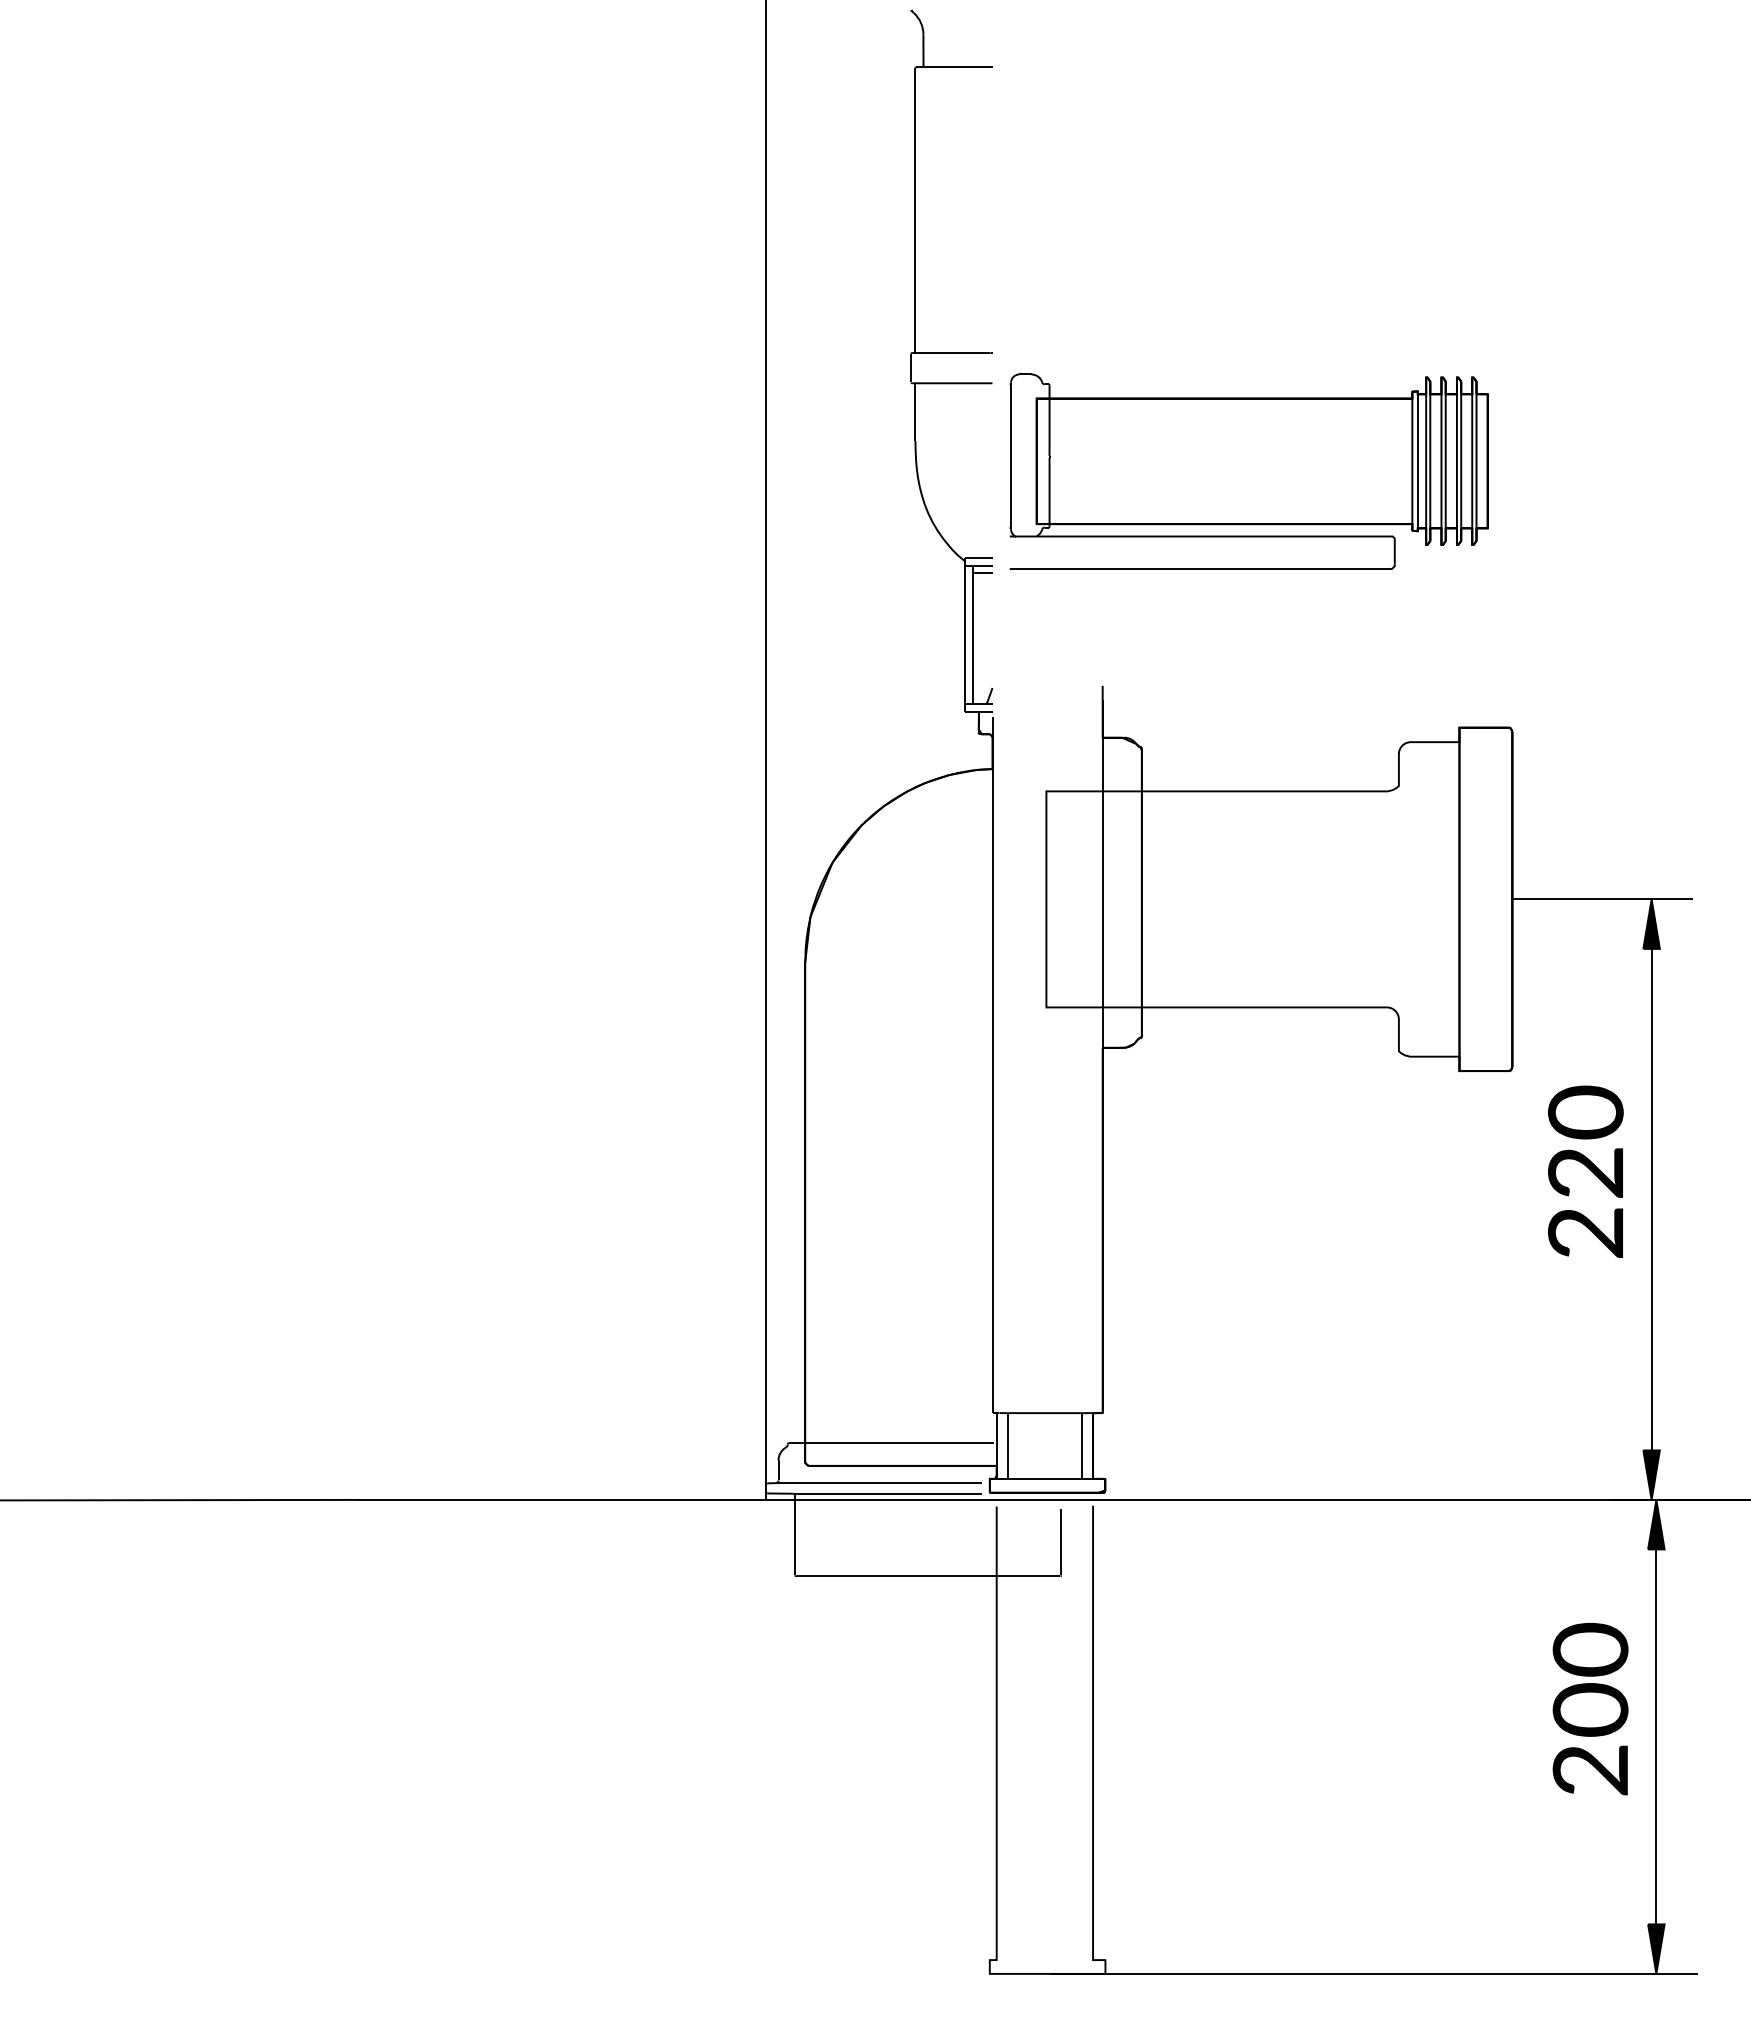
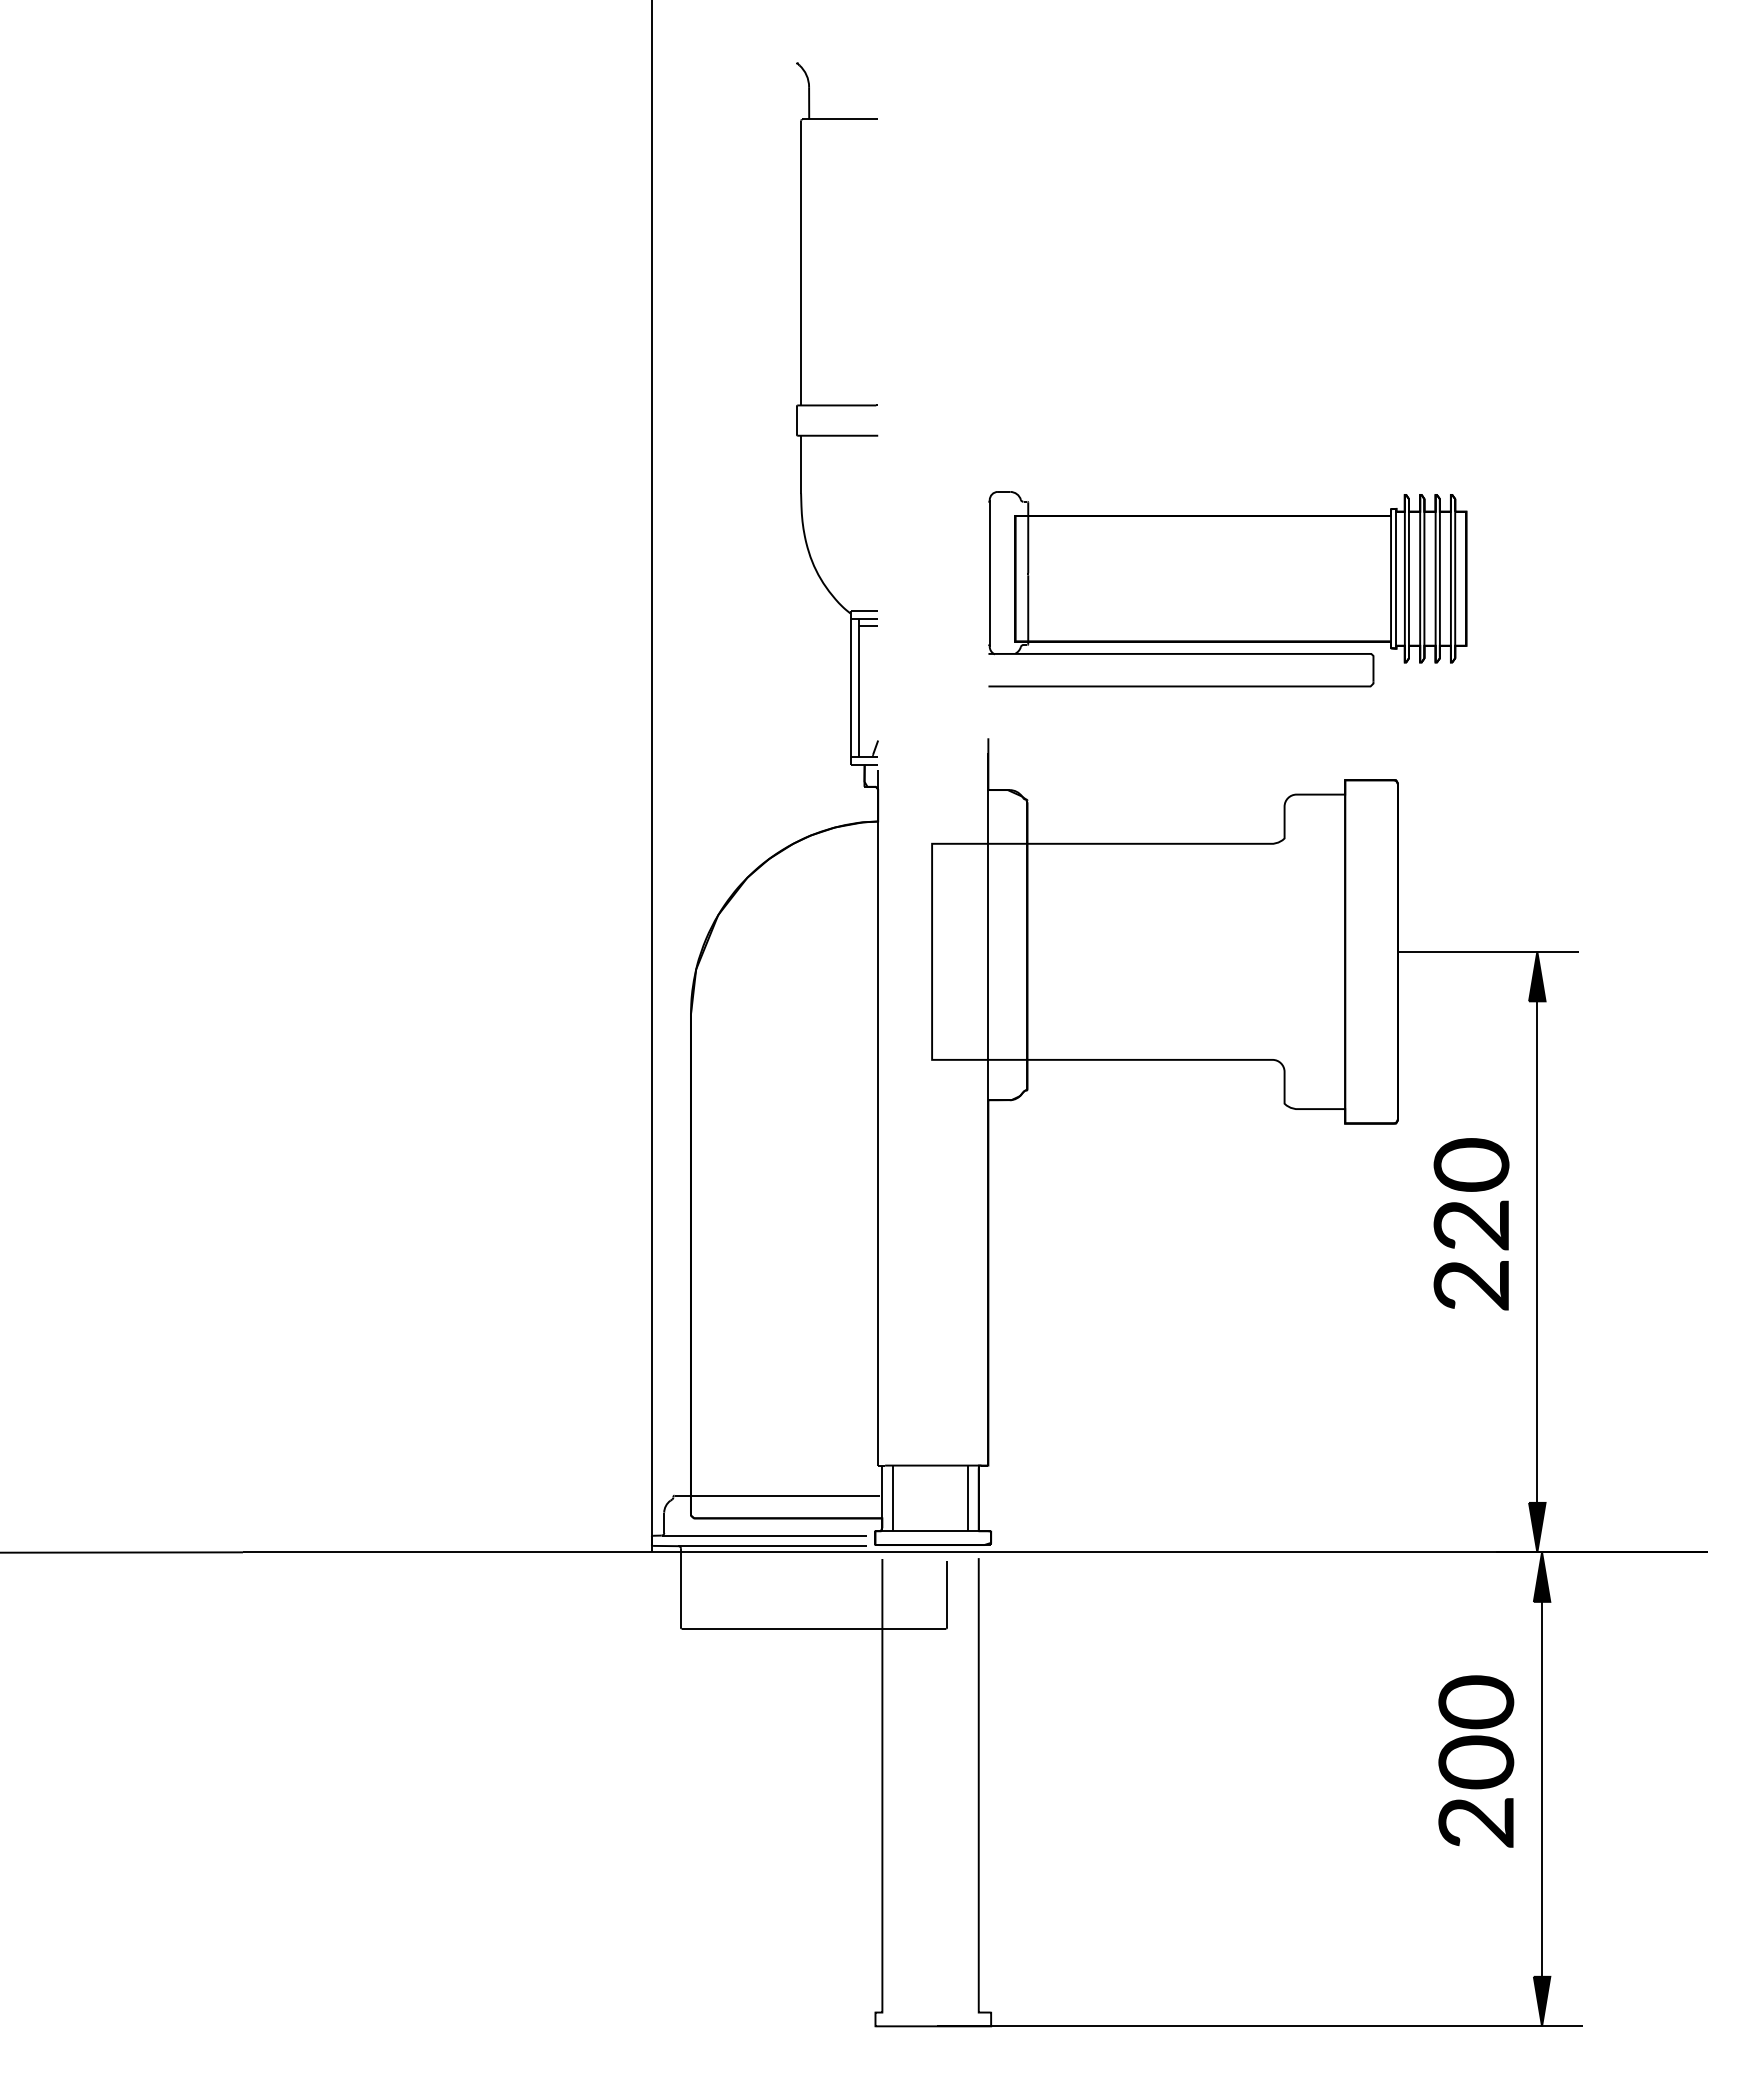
part: (1248, 472) -> (1227, 589), moved

